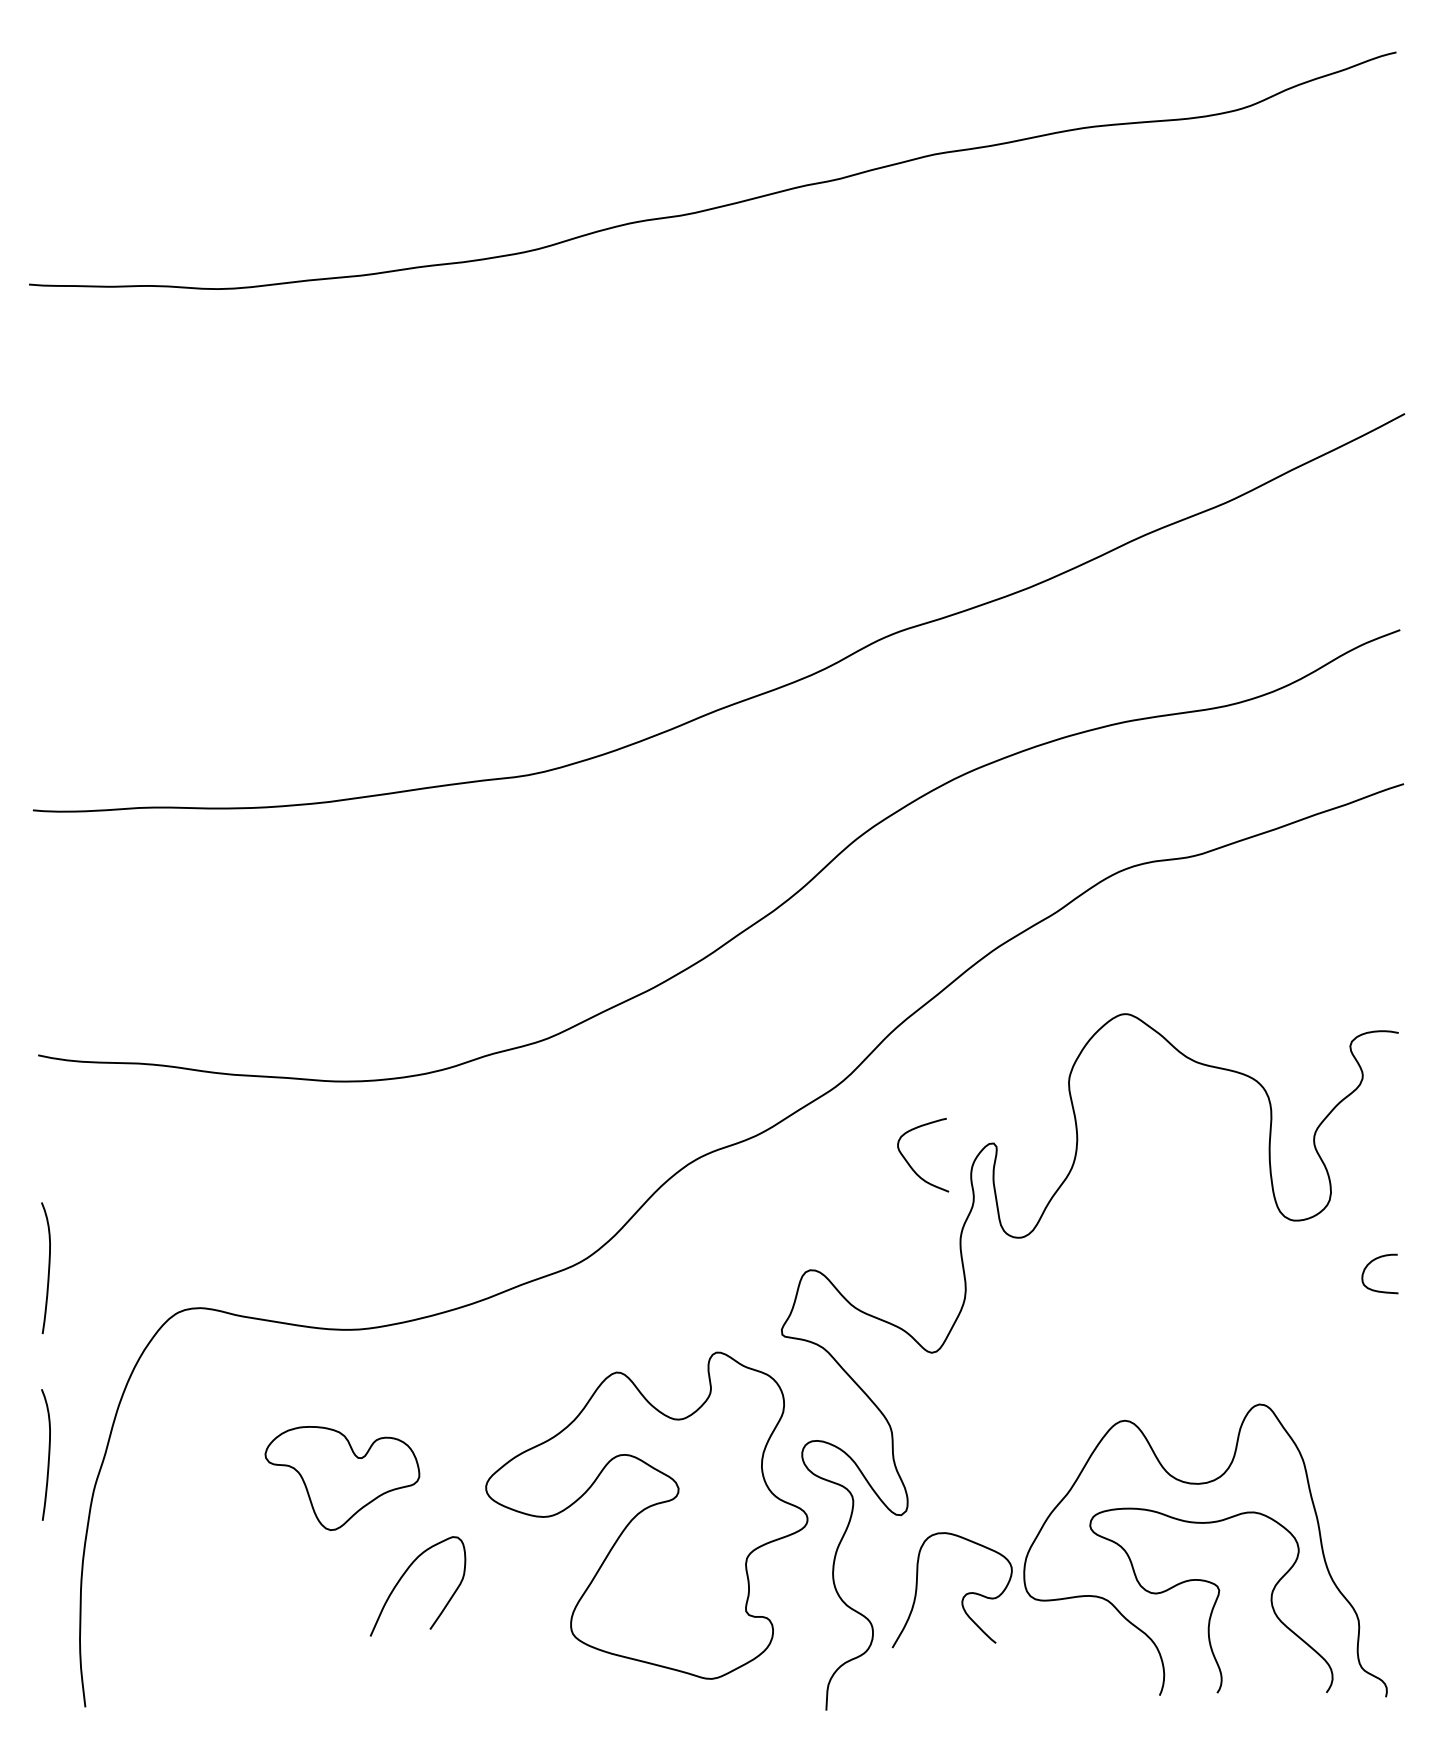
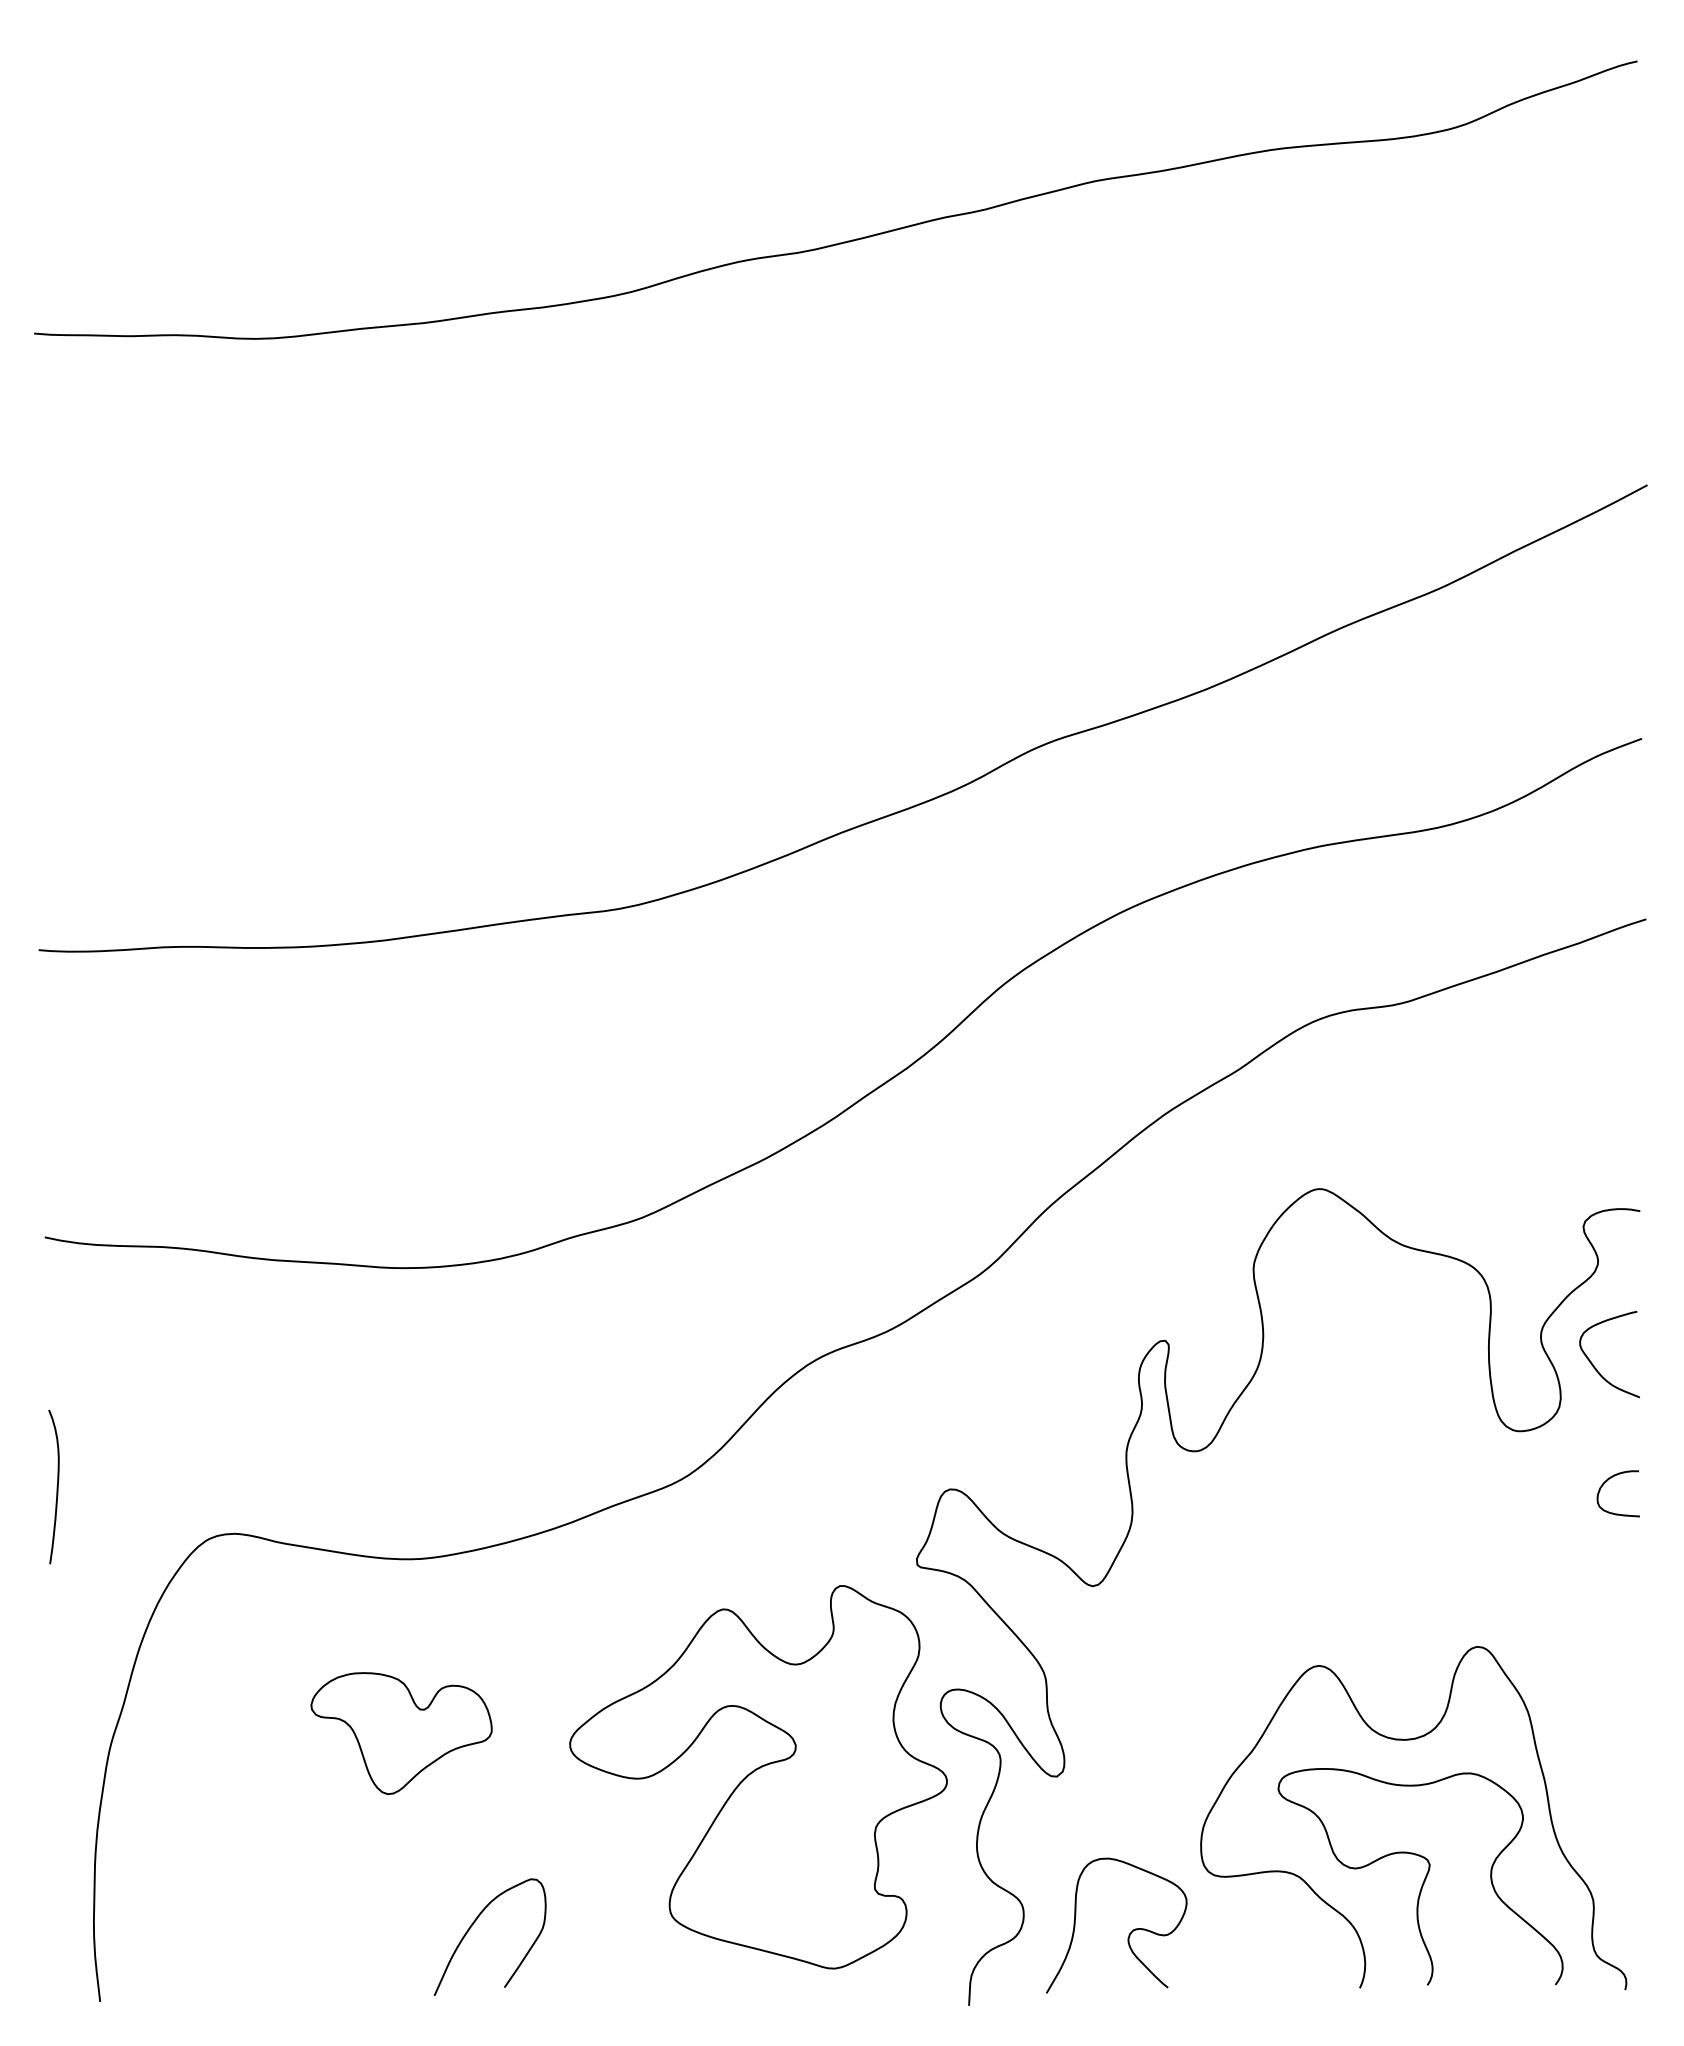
curve: (910, 1164) -> (1594, 1365), moved
curve: (48, 1454) -> (56, 1705), removed
curve: (402, 1577) -> (472, 1926), moved
curve: (962, 1597) -> (1128, 1934), moved

